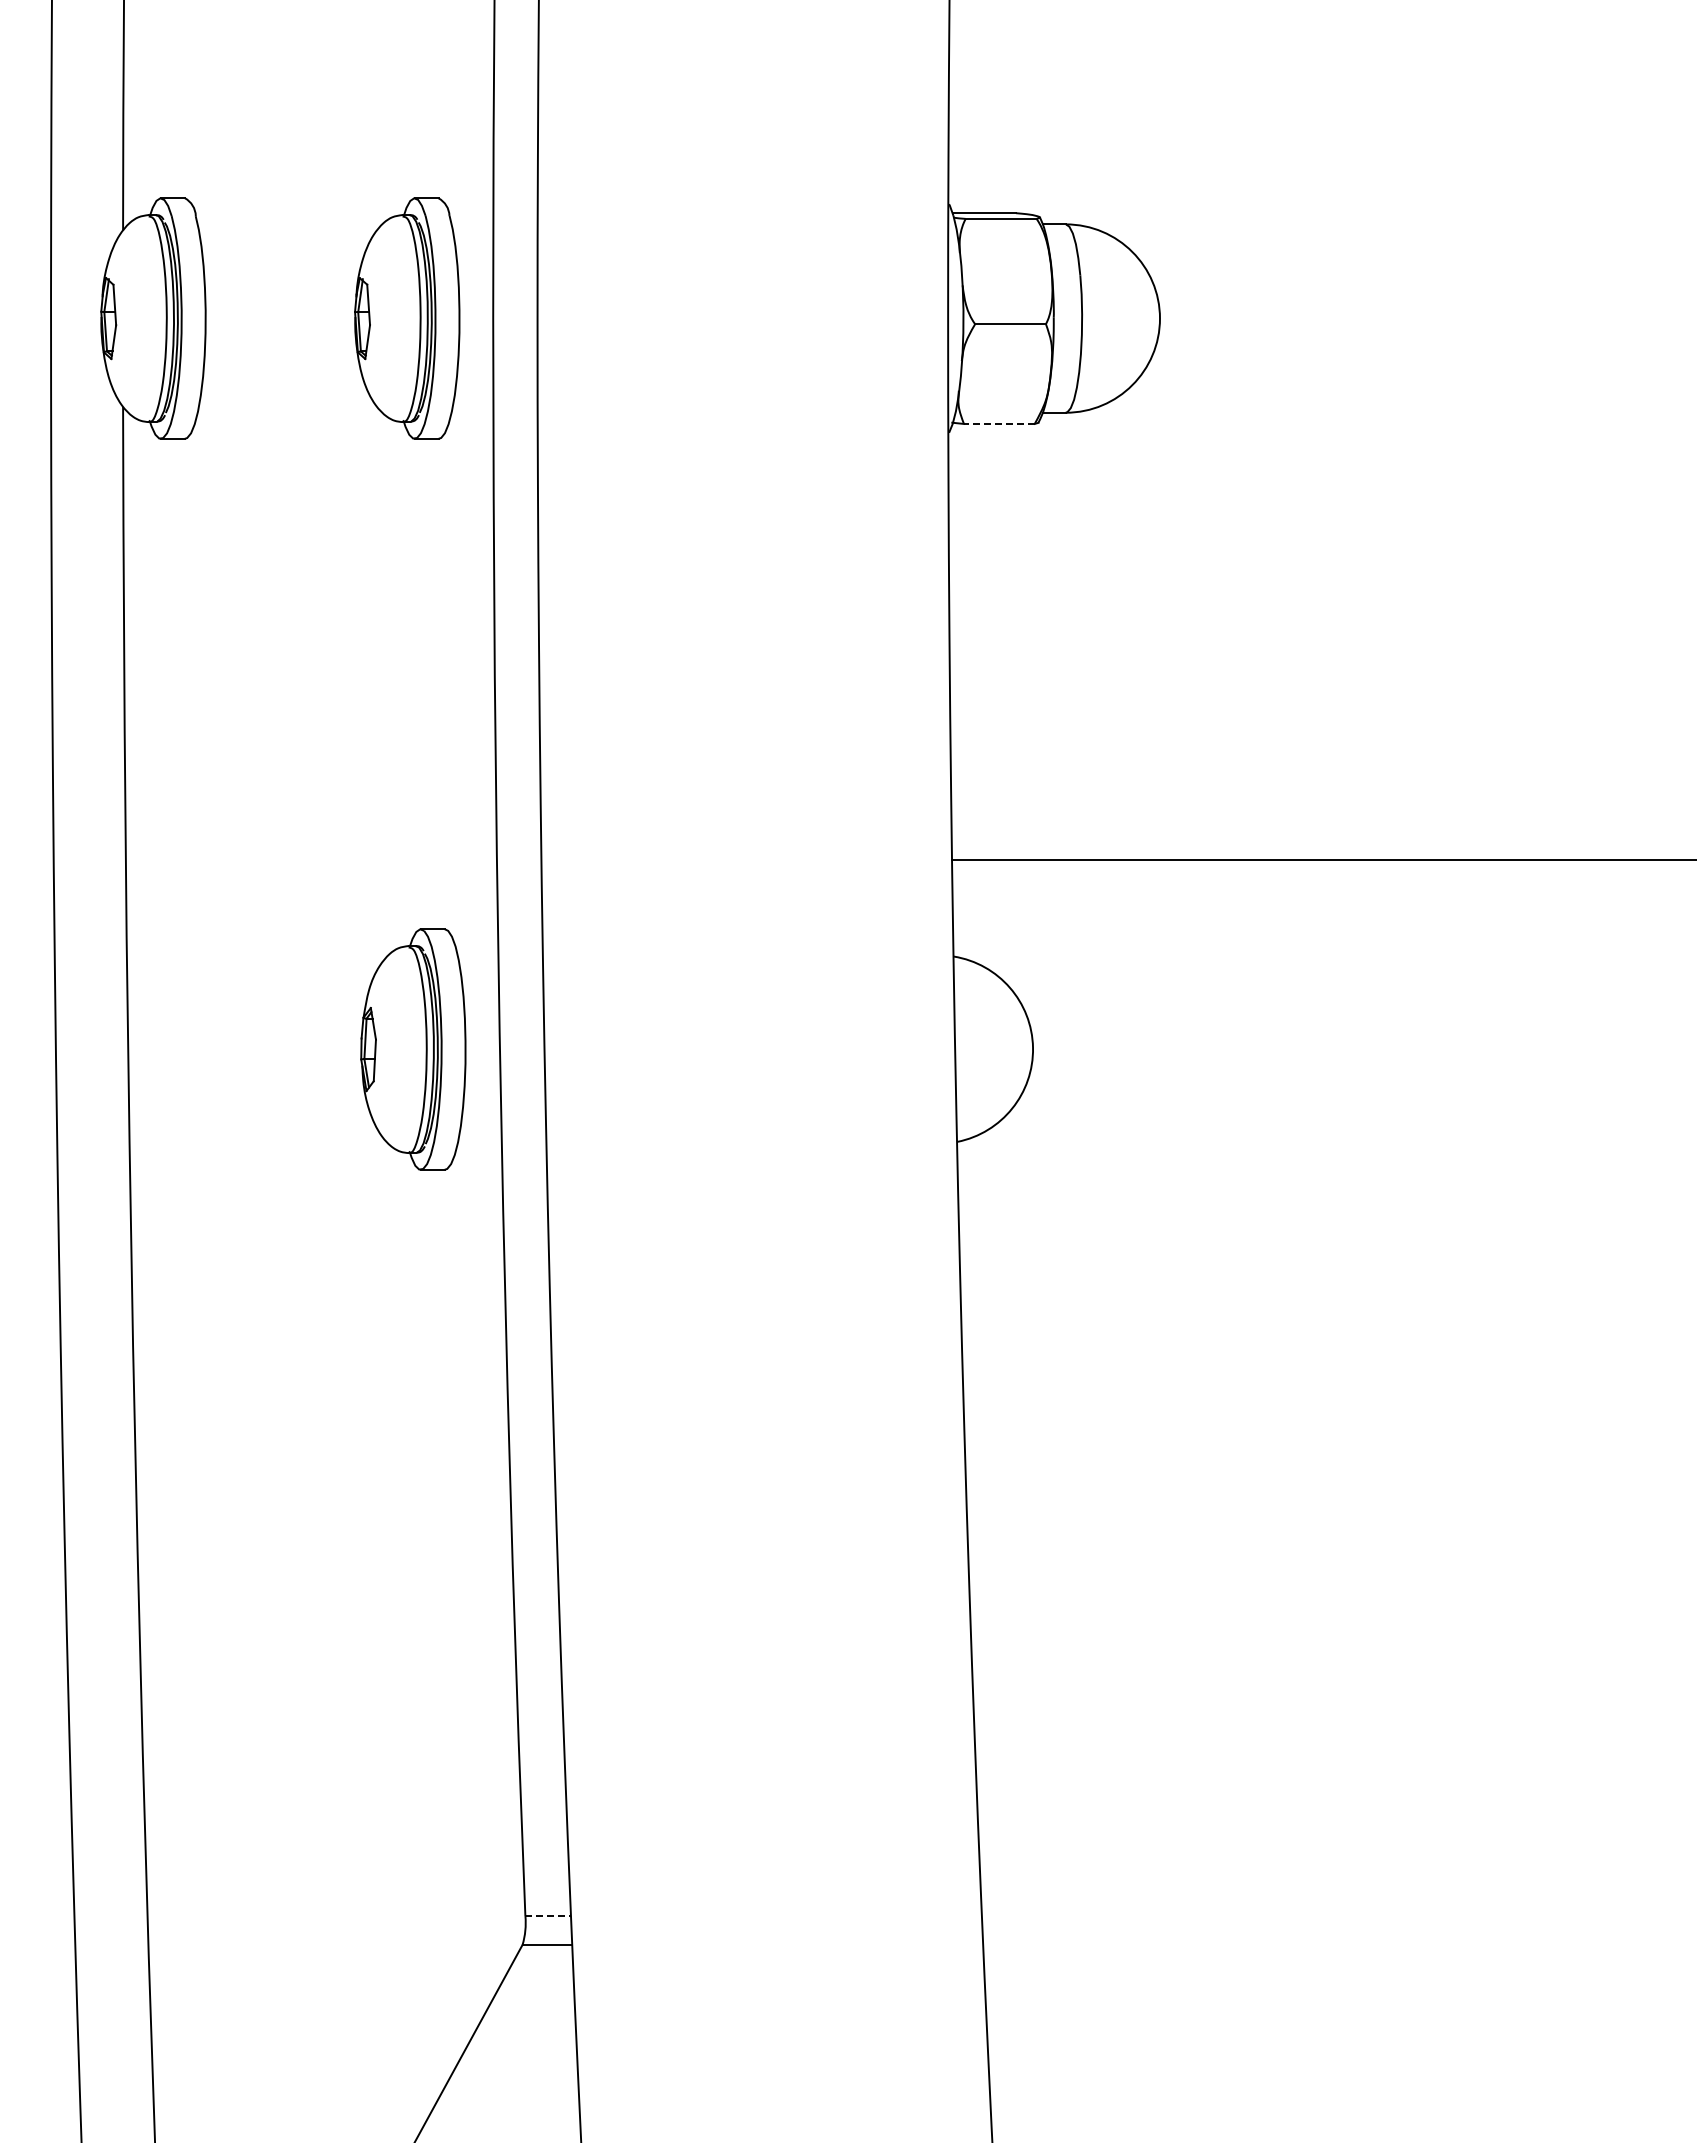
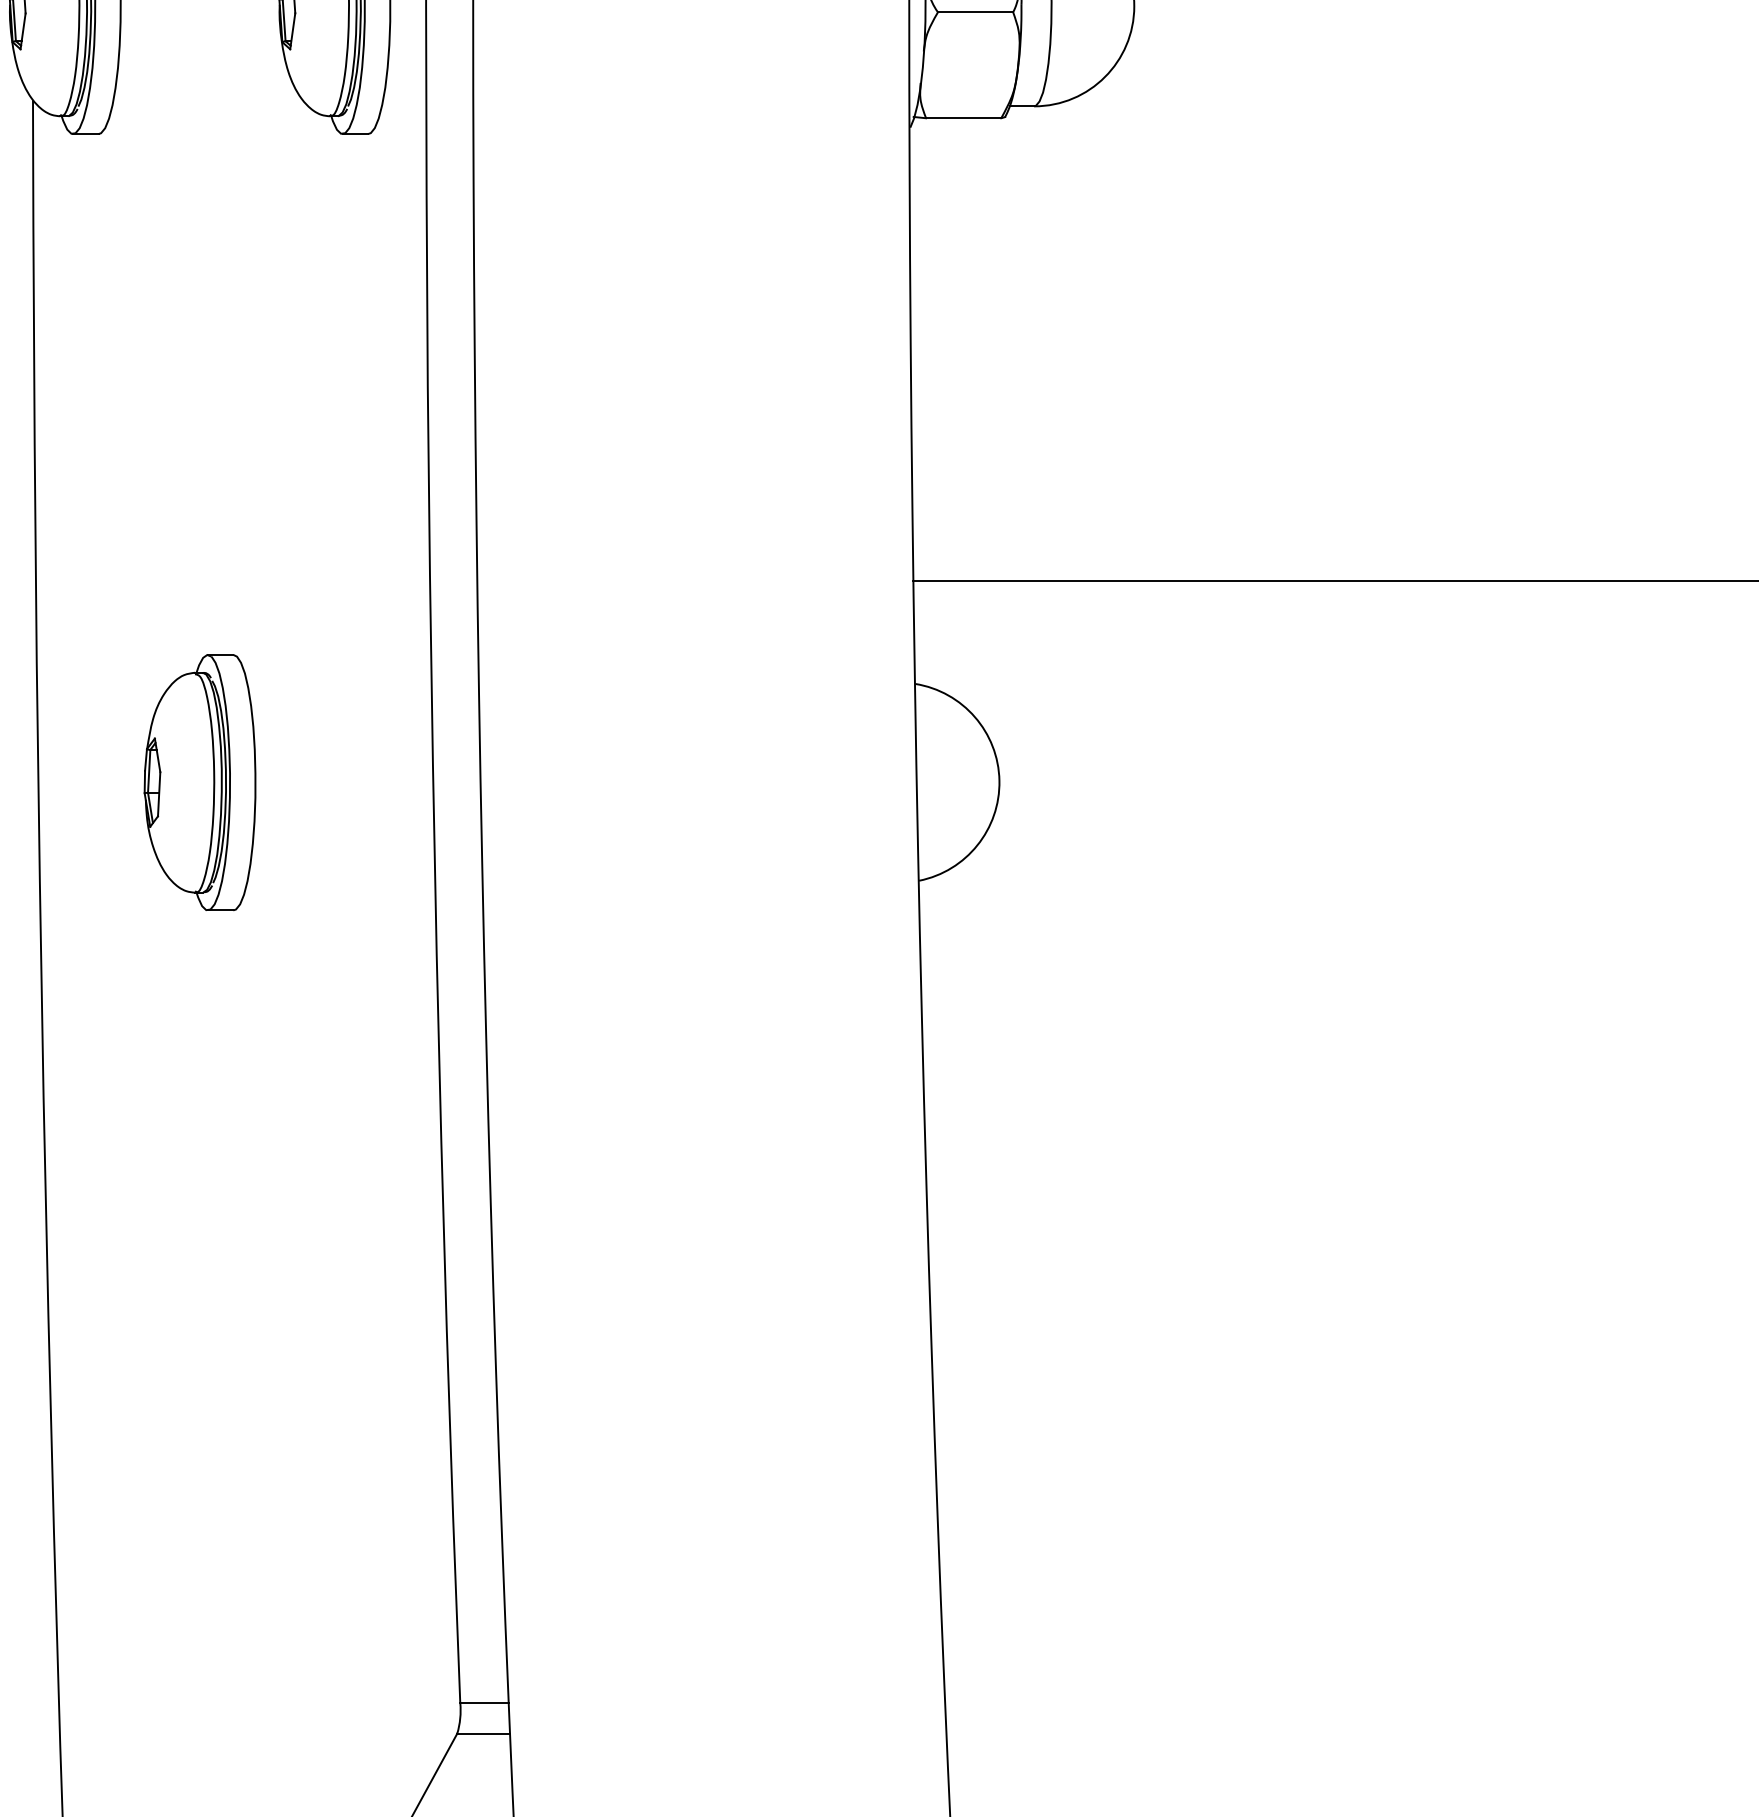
line: (998, 423) -> (962, 117), dashed -> solid
part: (413, 1049) -> (200, 782), moved
line: (548, 1916) -> (484, 1703), dashed -> solid

